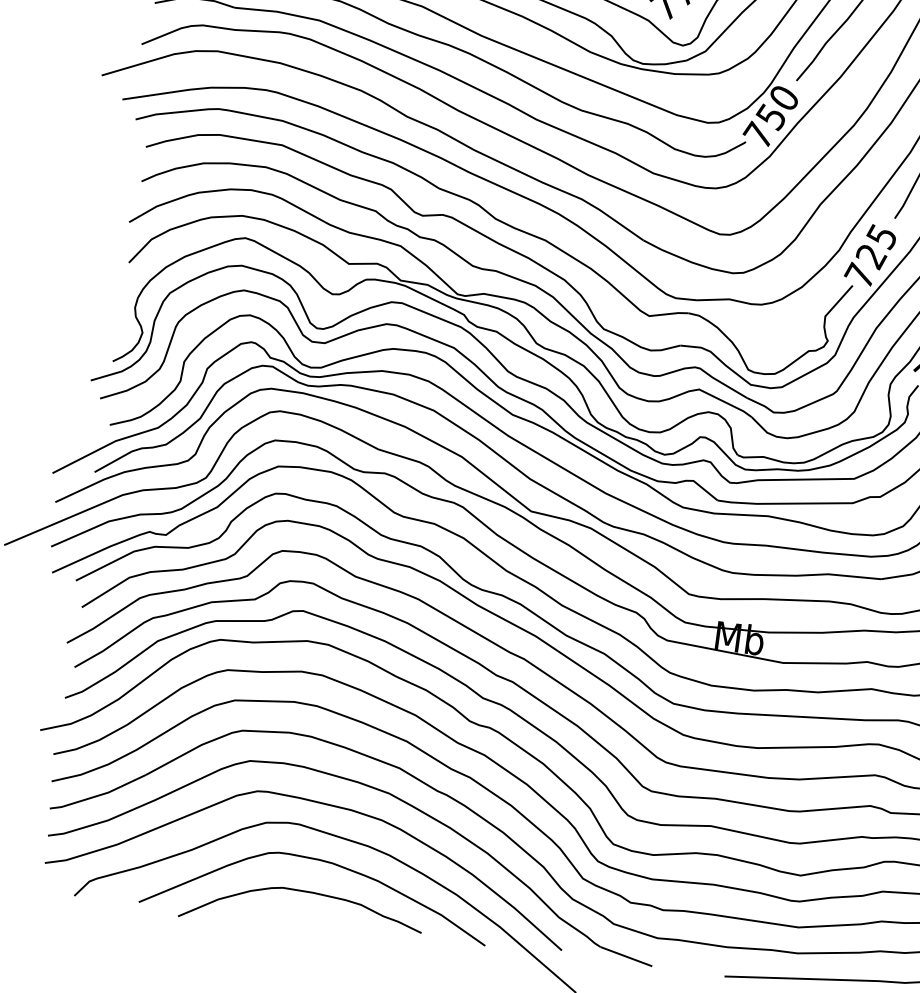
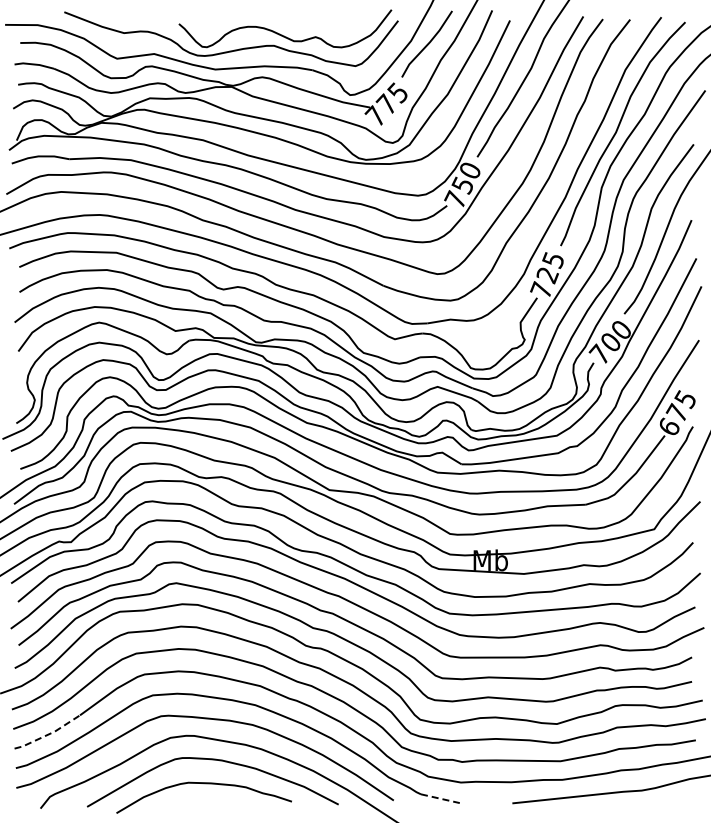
line: (99, 795) -> (48, 734), solid -> dashed
line: (626, 956) -> (440, 798), solid -> dashed

